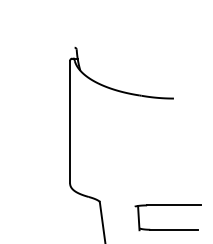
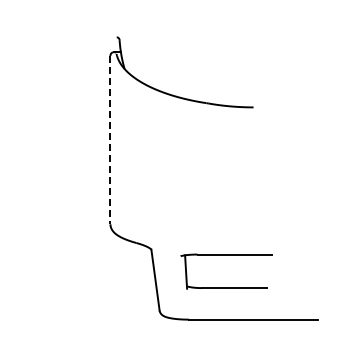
line: (70, 122) -> (110, 140), solid -> dashed
part: (168, 206) -> (226, 255), moved

